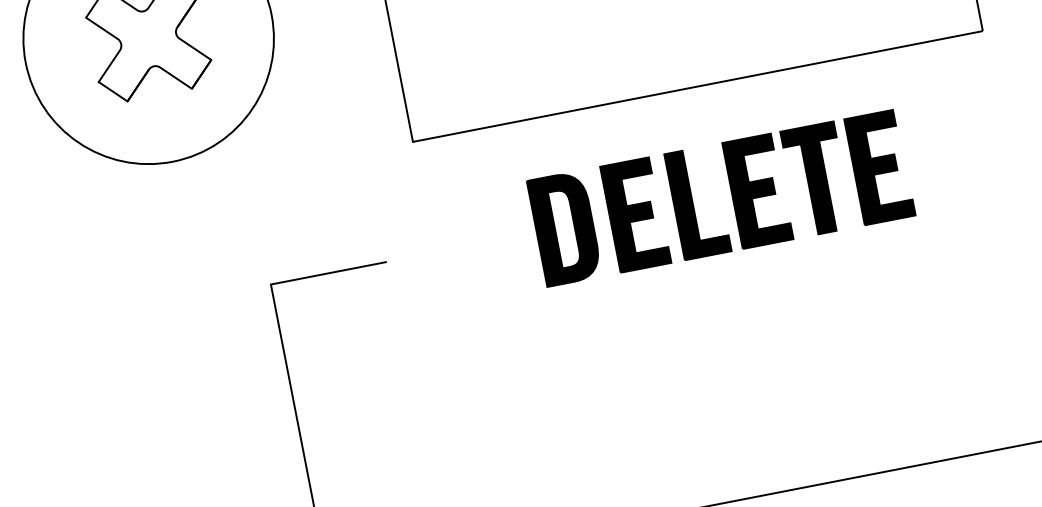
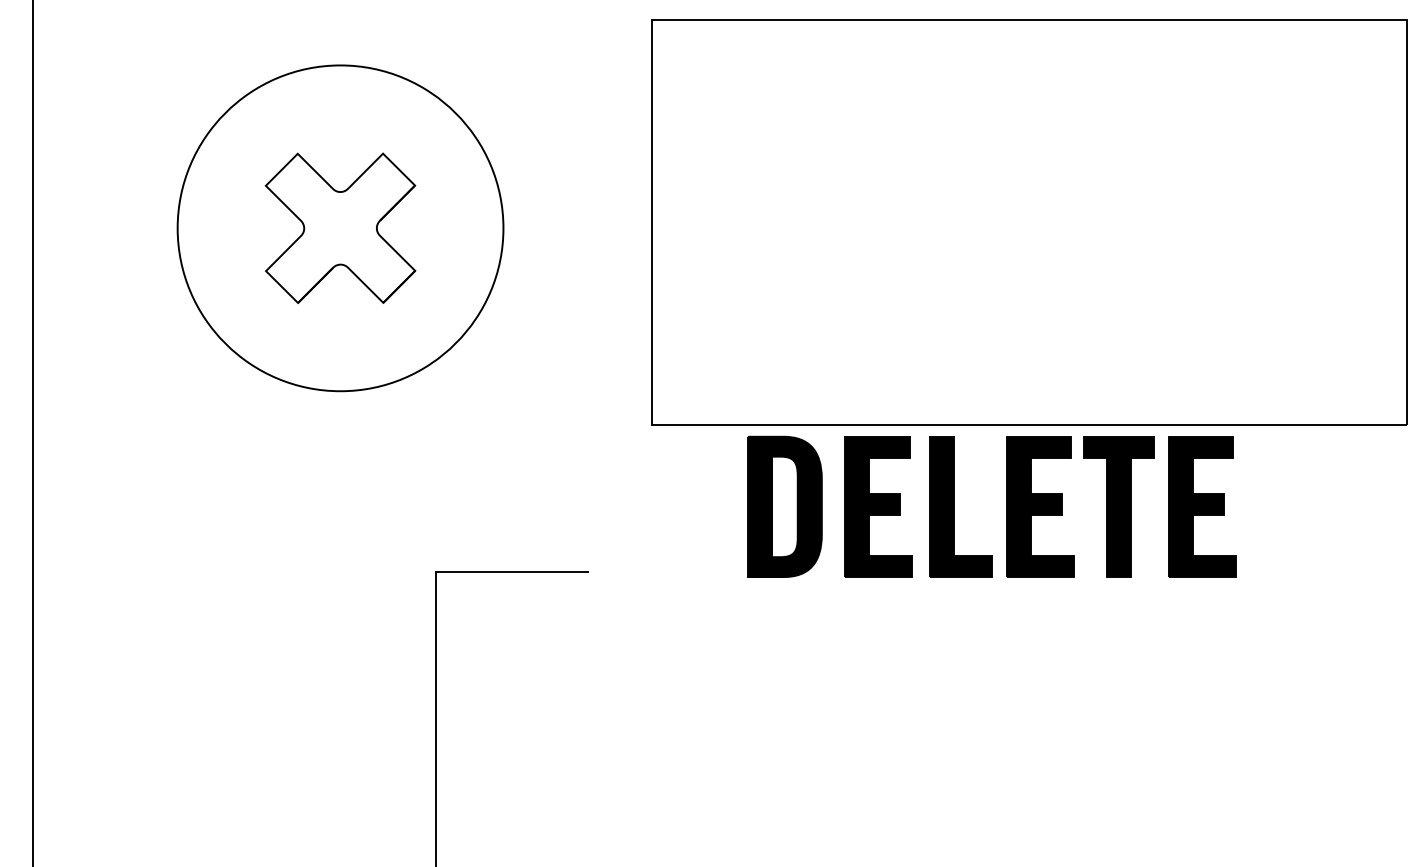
part: (732, 195) -> (1006, 506), moved

